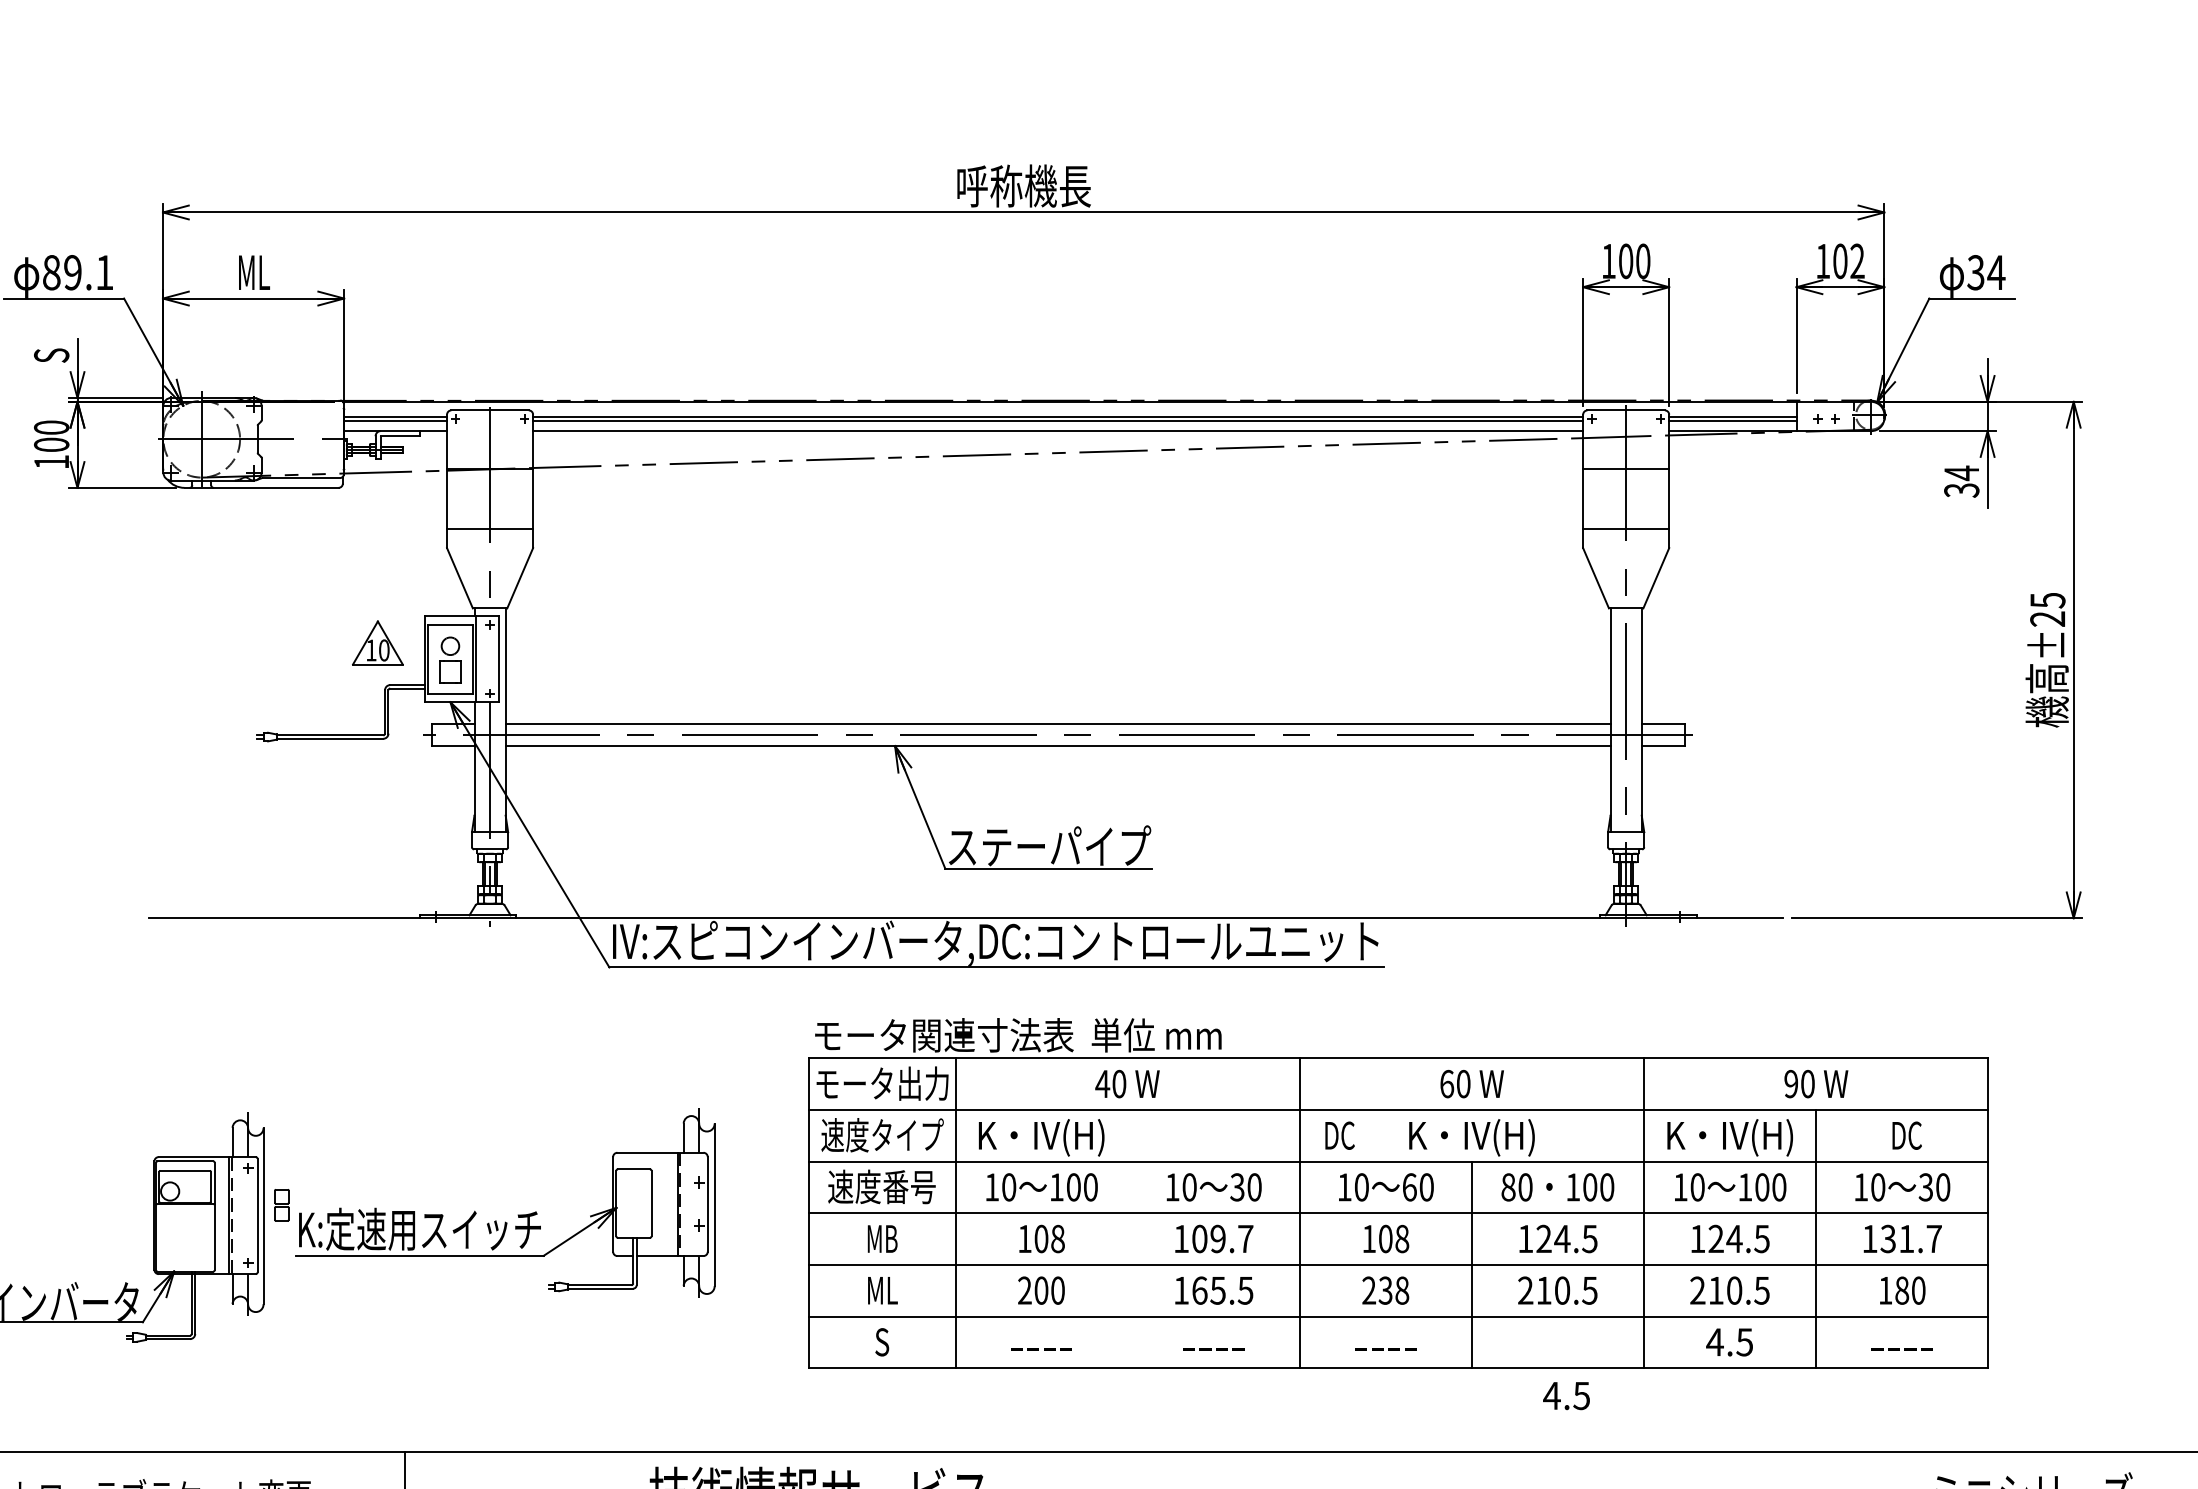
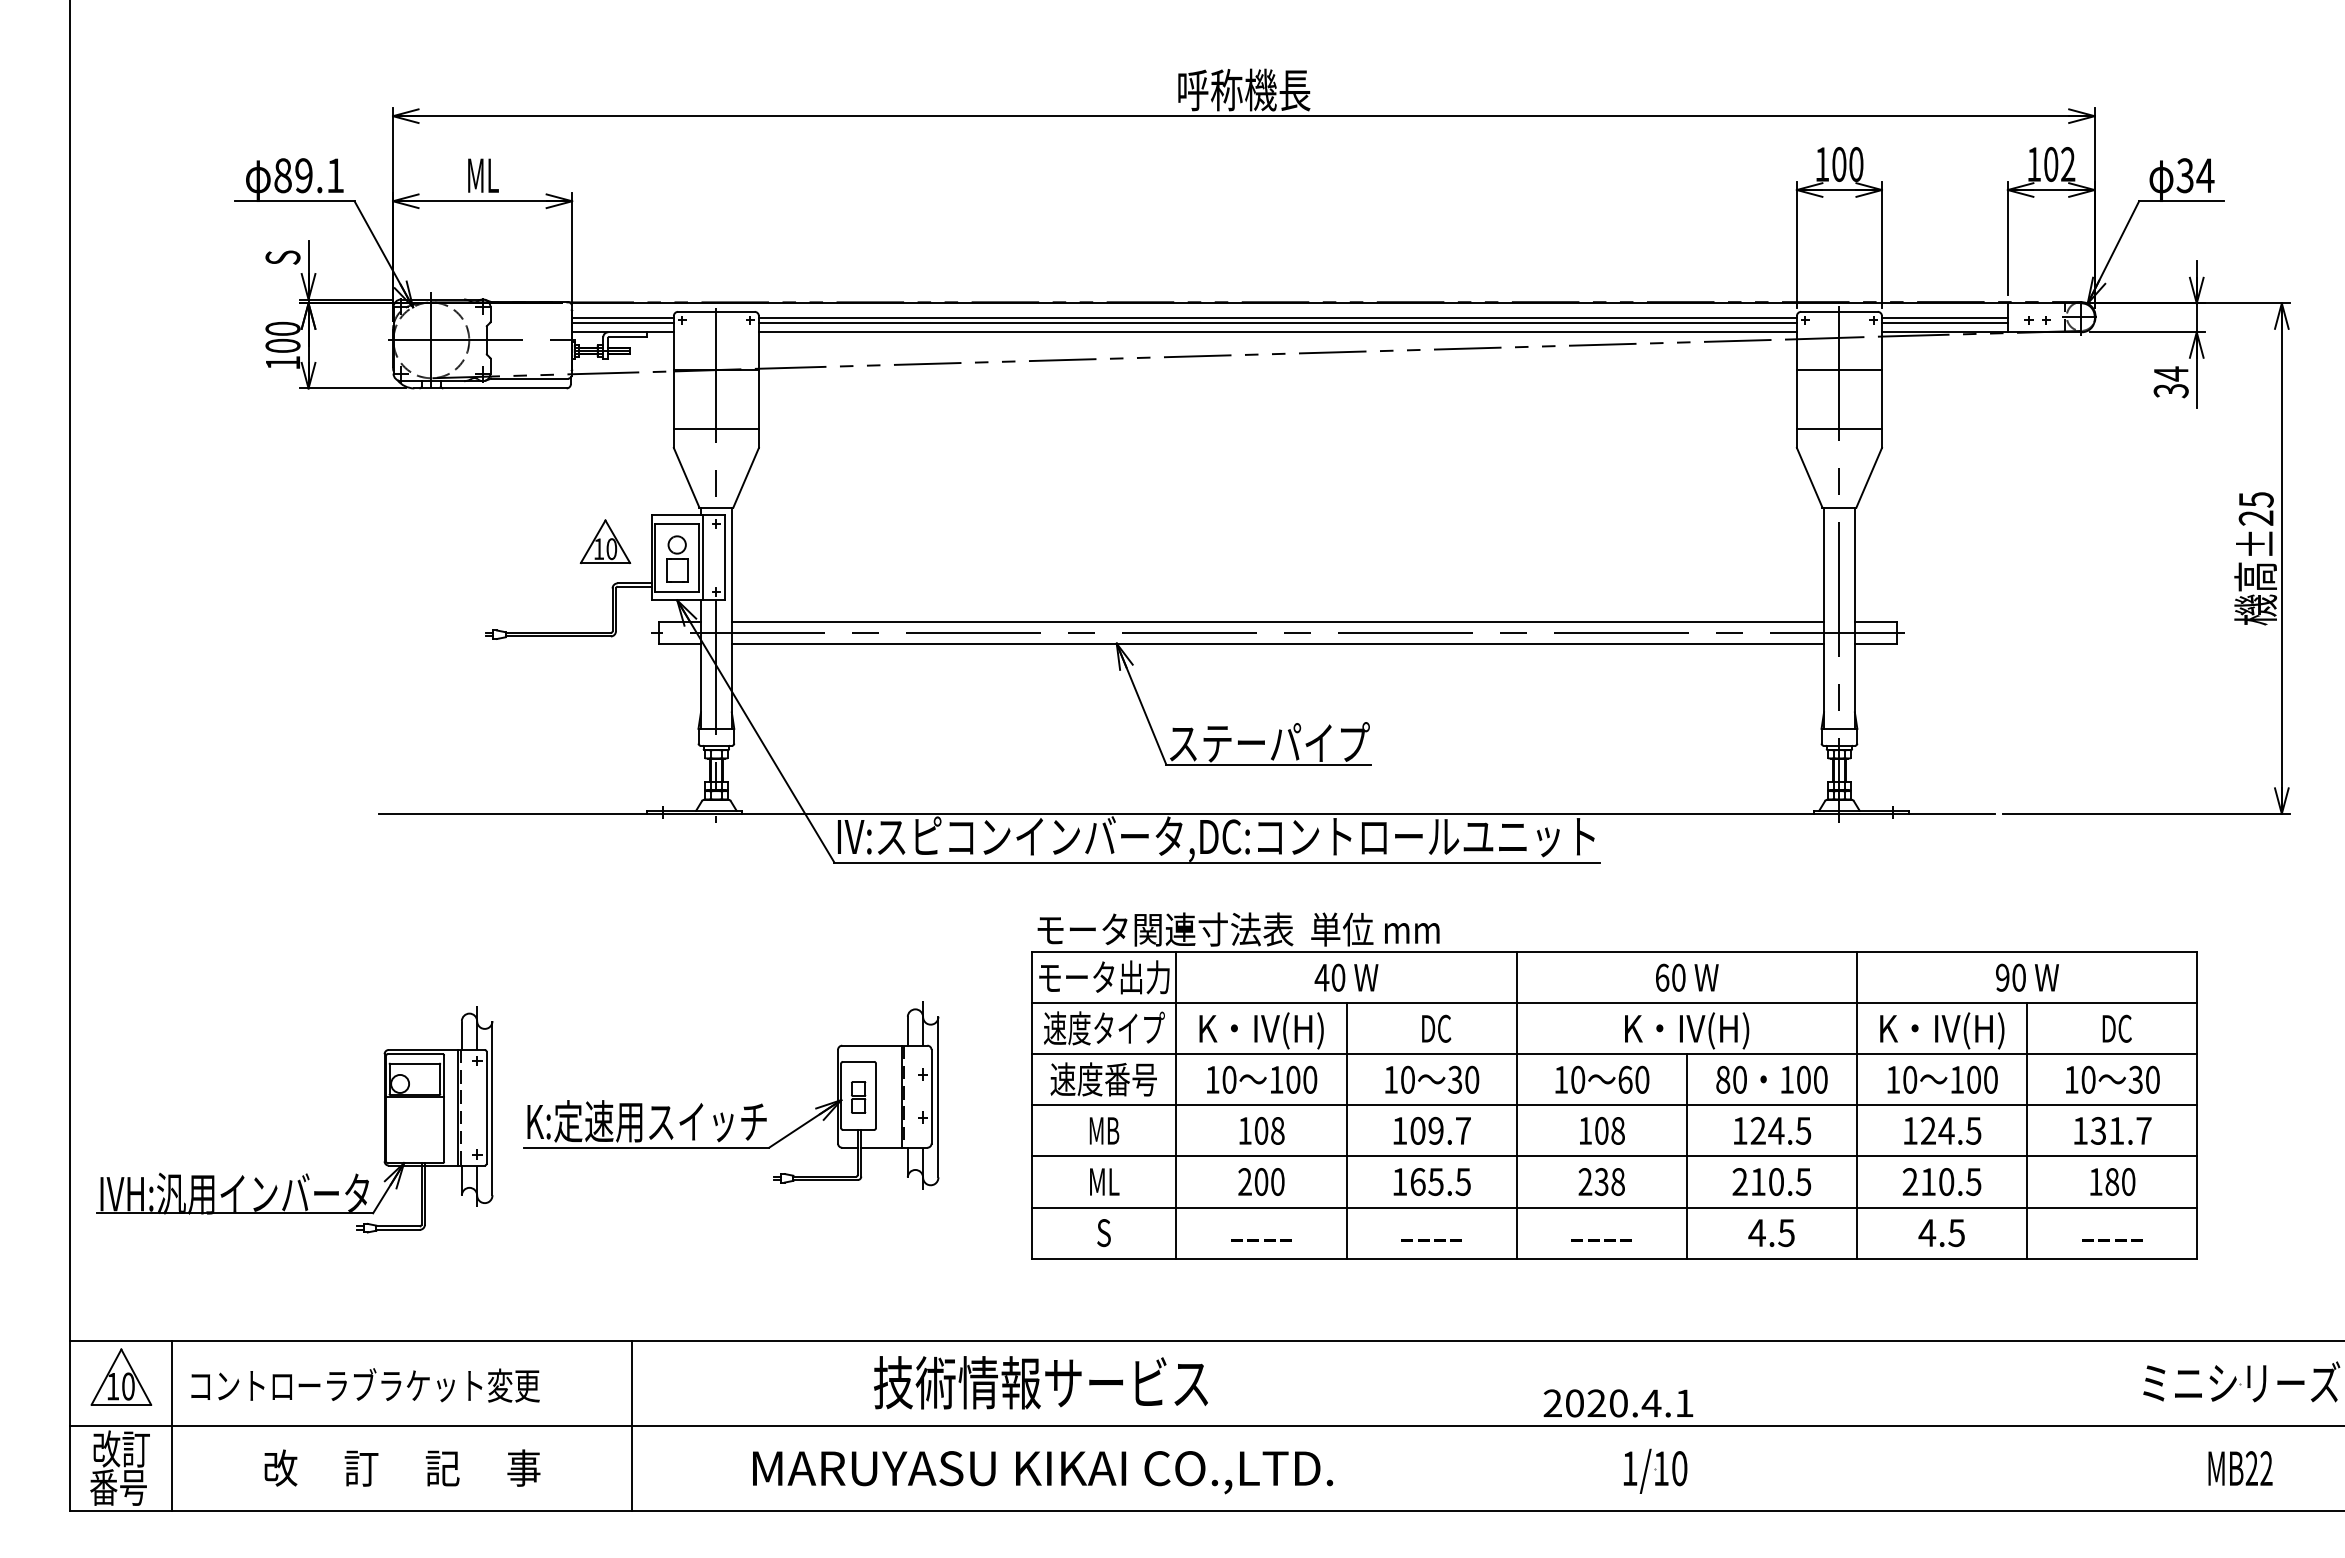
text: (1339, 1135) -> (1436, 1028), moved
part: (281, 1205) -> (858, 1097), moved
line: (1127, 1238) -> (1346, 1130), added
text: (1566, 1396) -> (1771, 1233), moved

